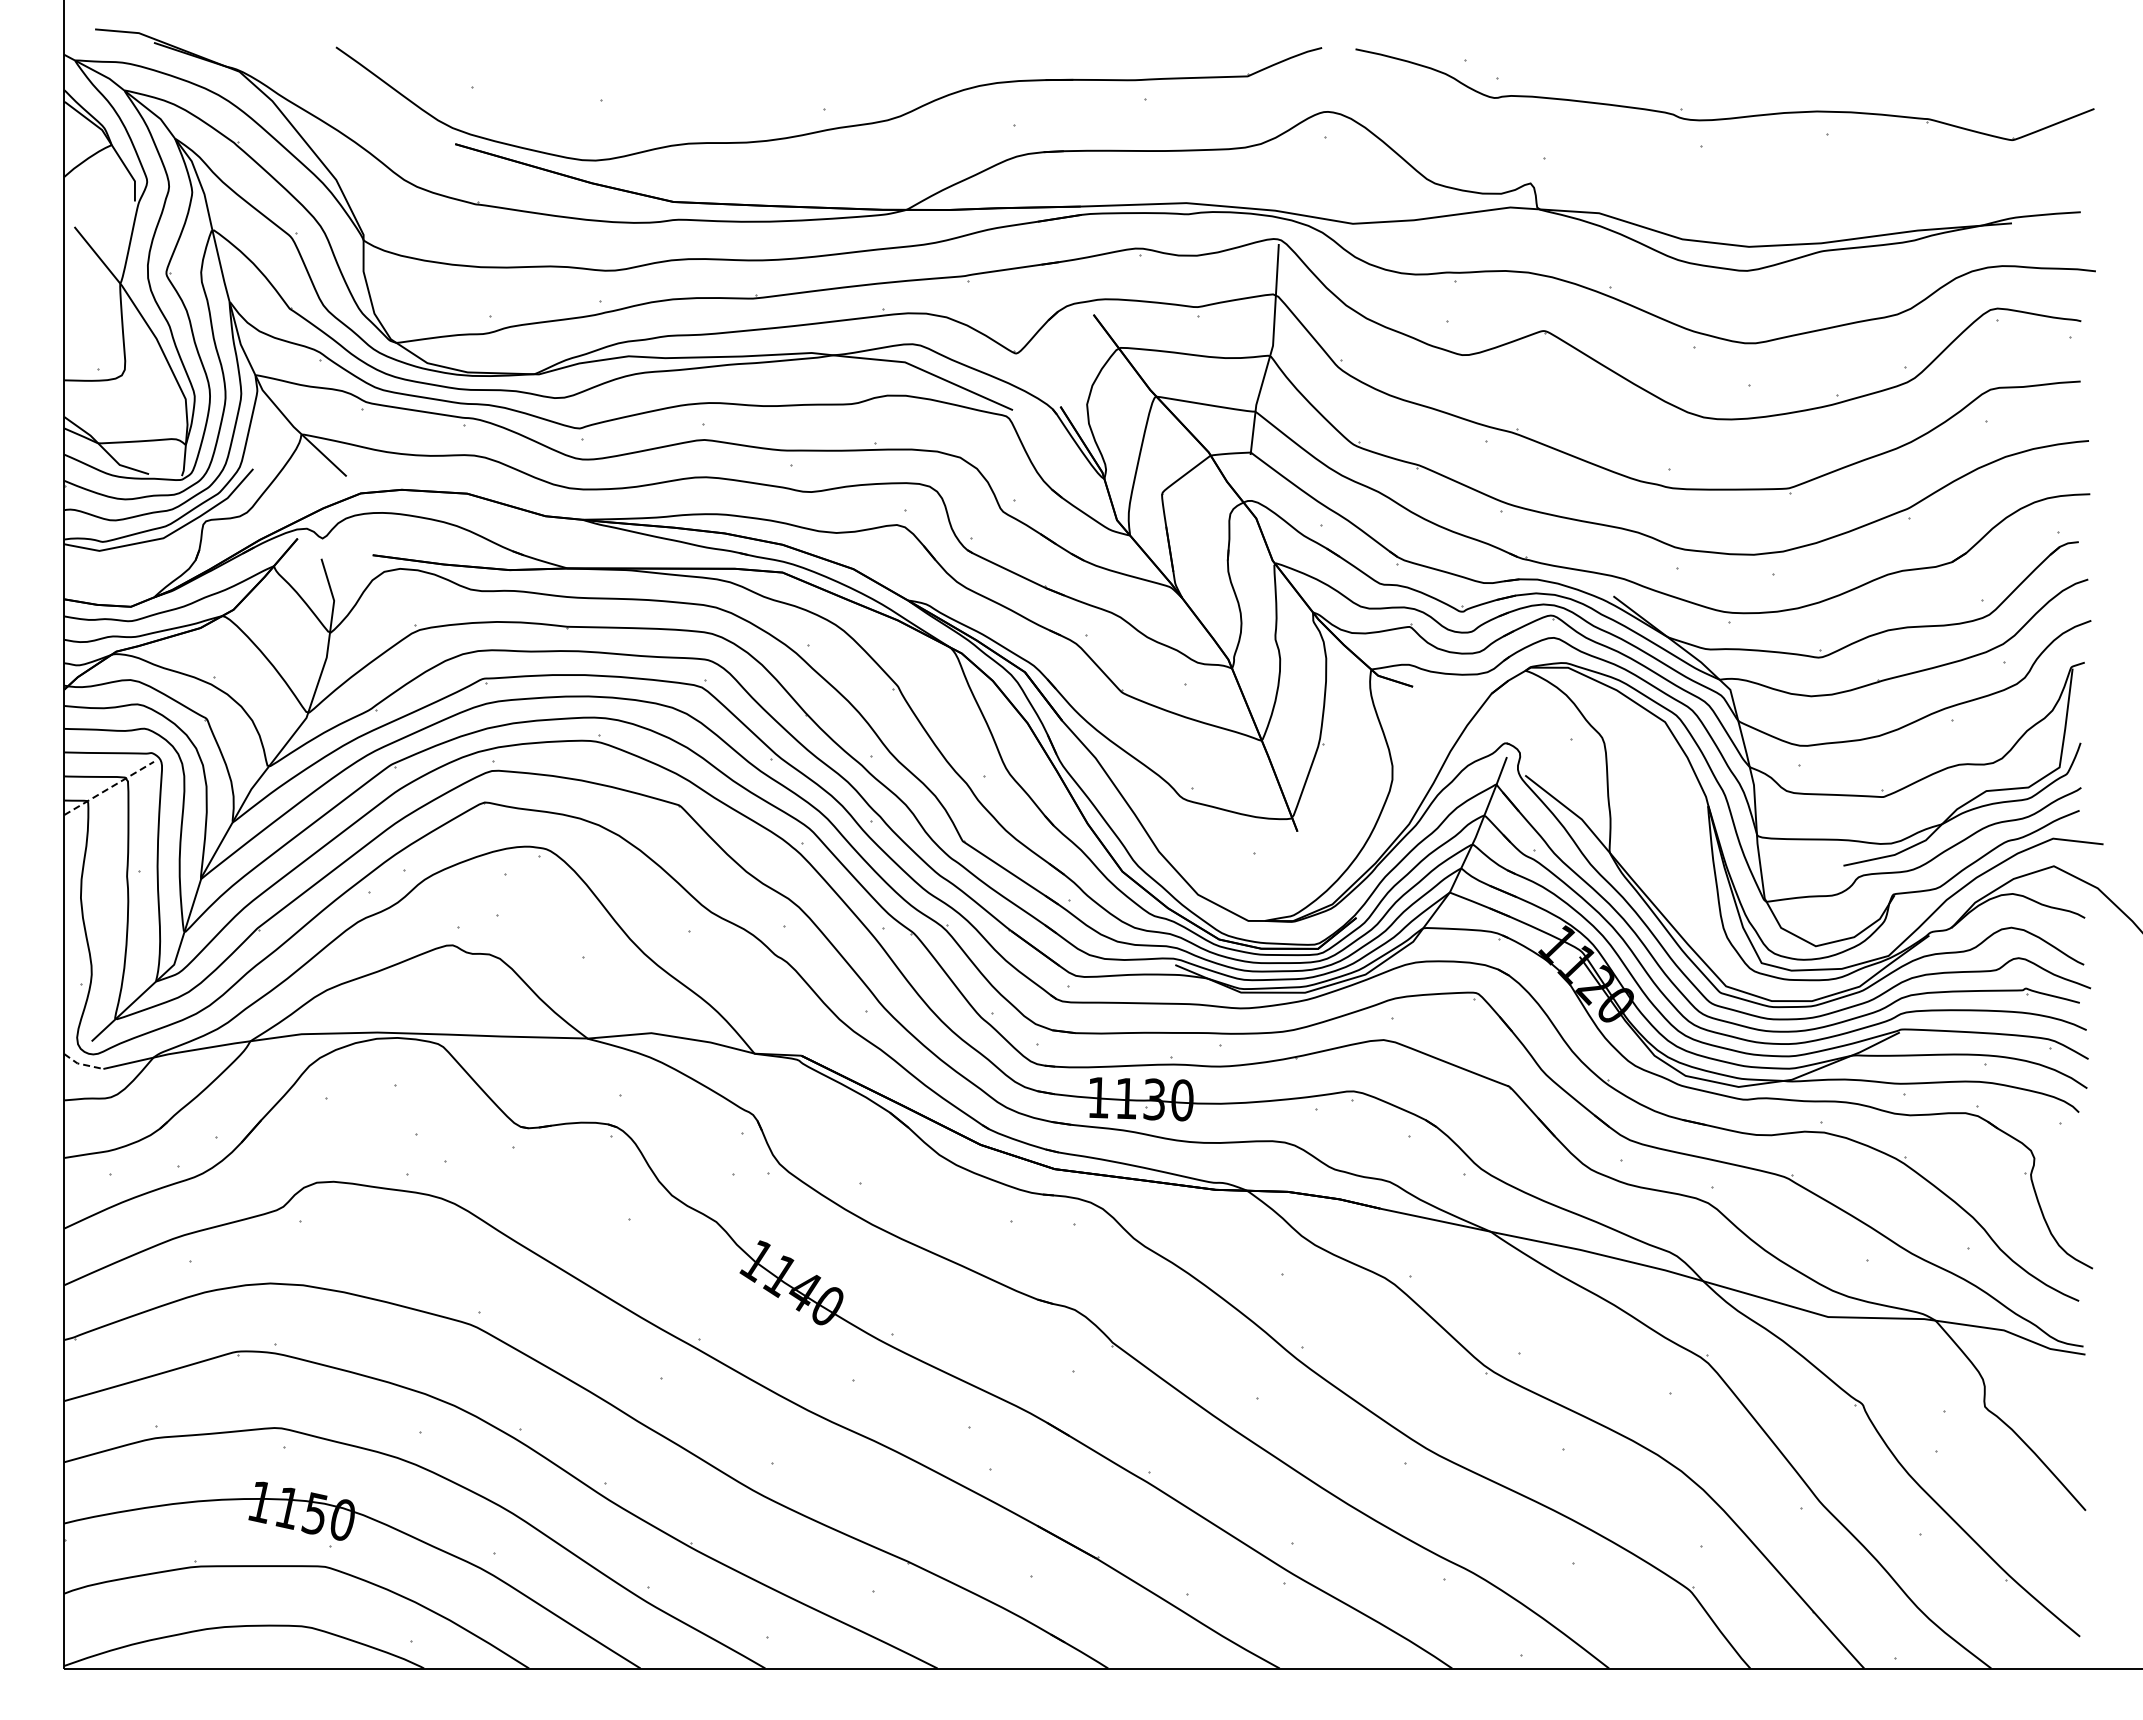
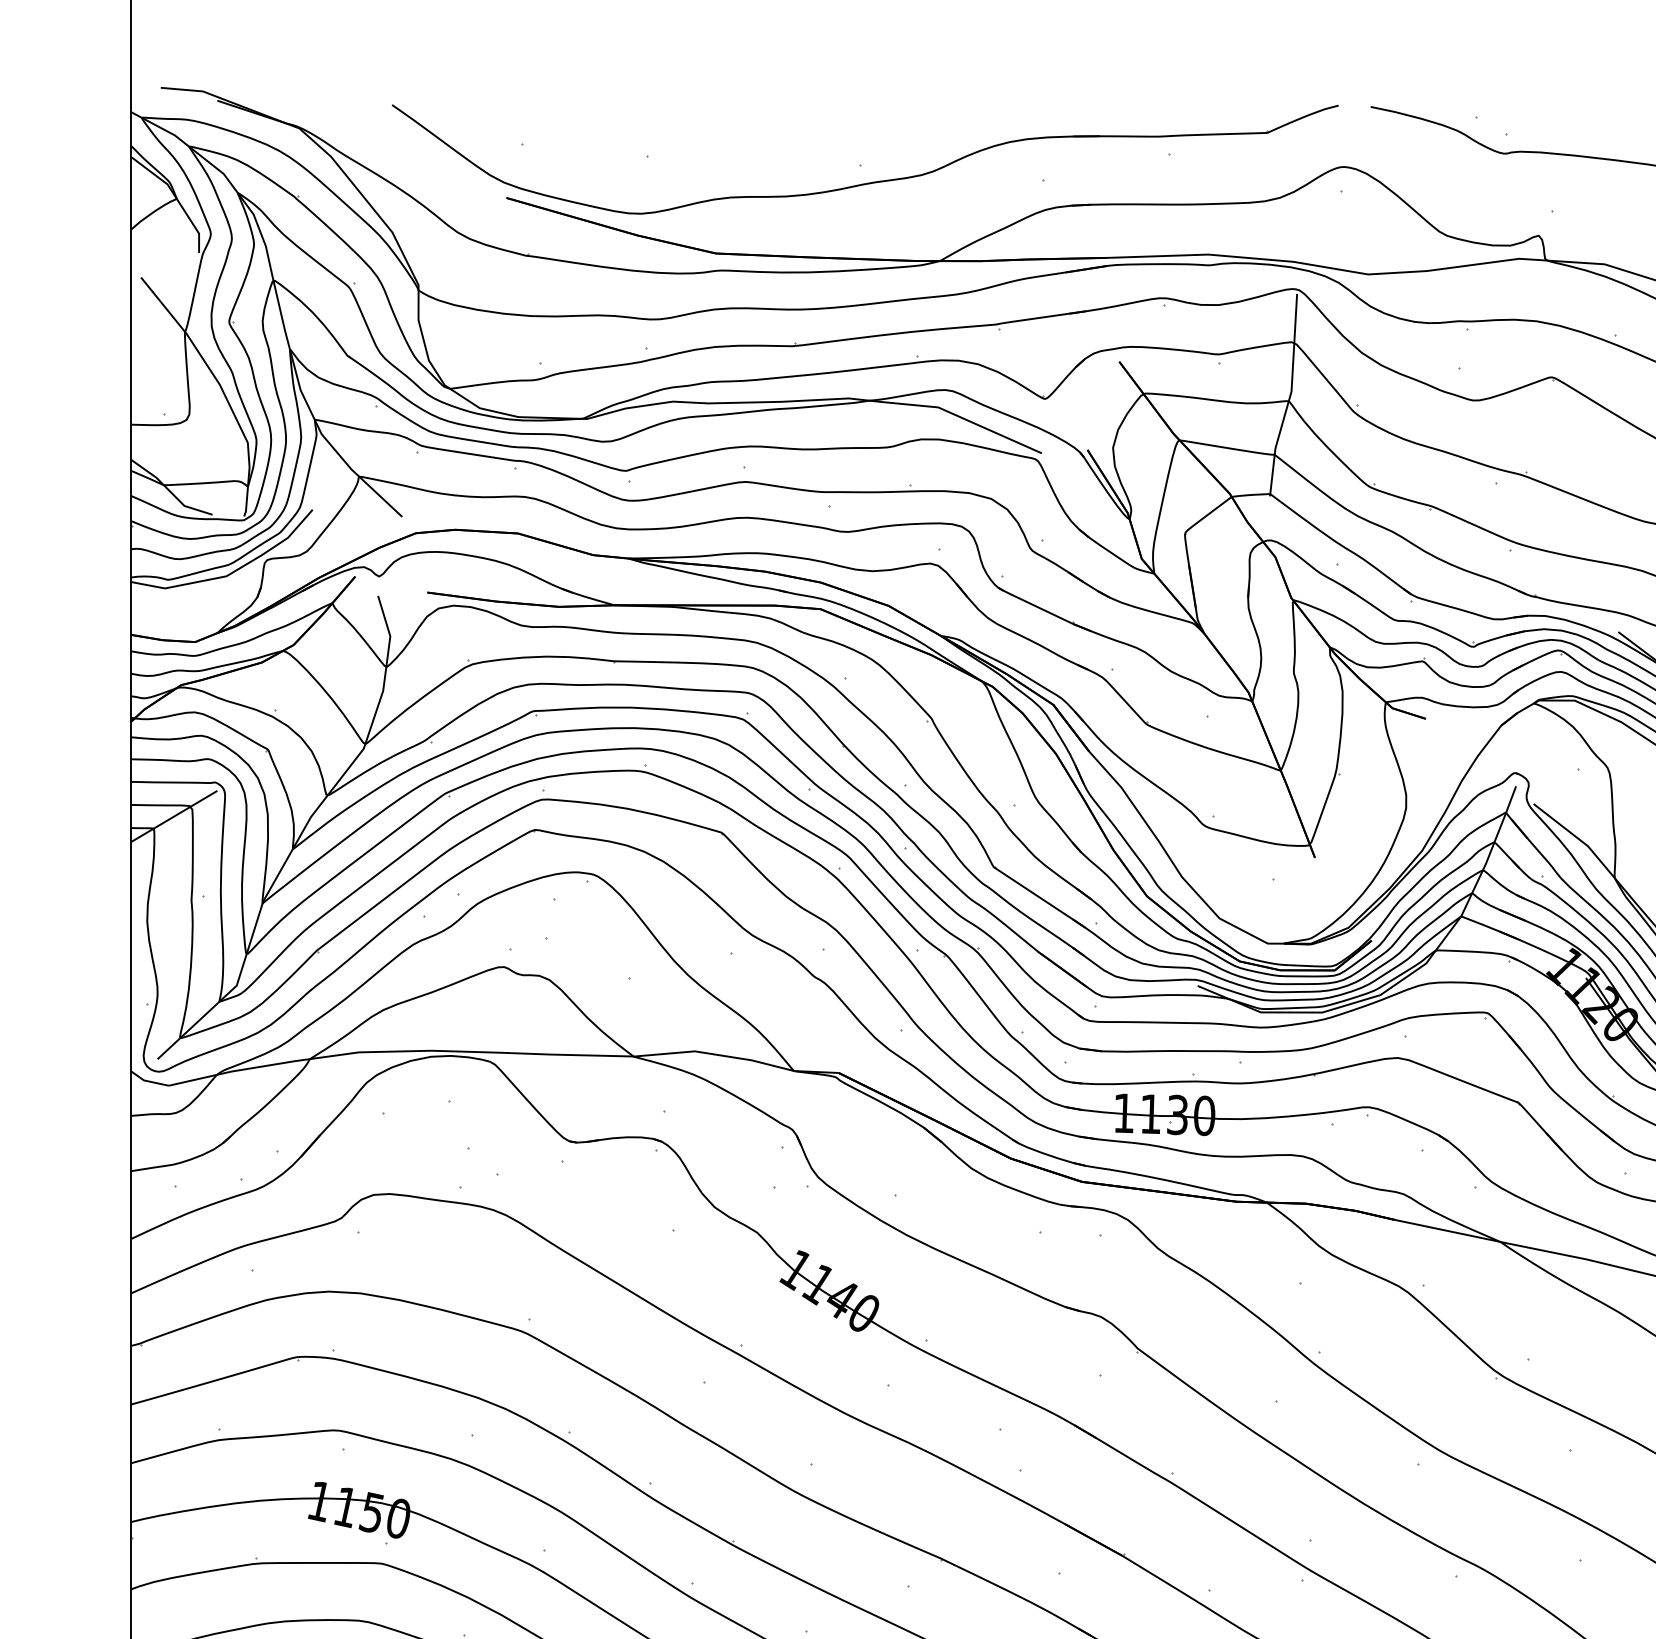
line: (109, 788) -> (174, 816), dashed -> solid
line: (82, 1064) -> (148, 1081), dashed -> solid

